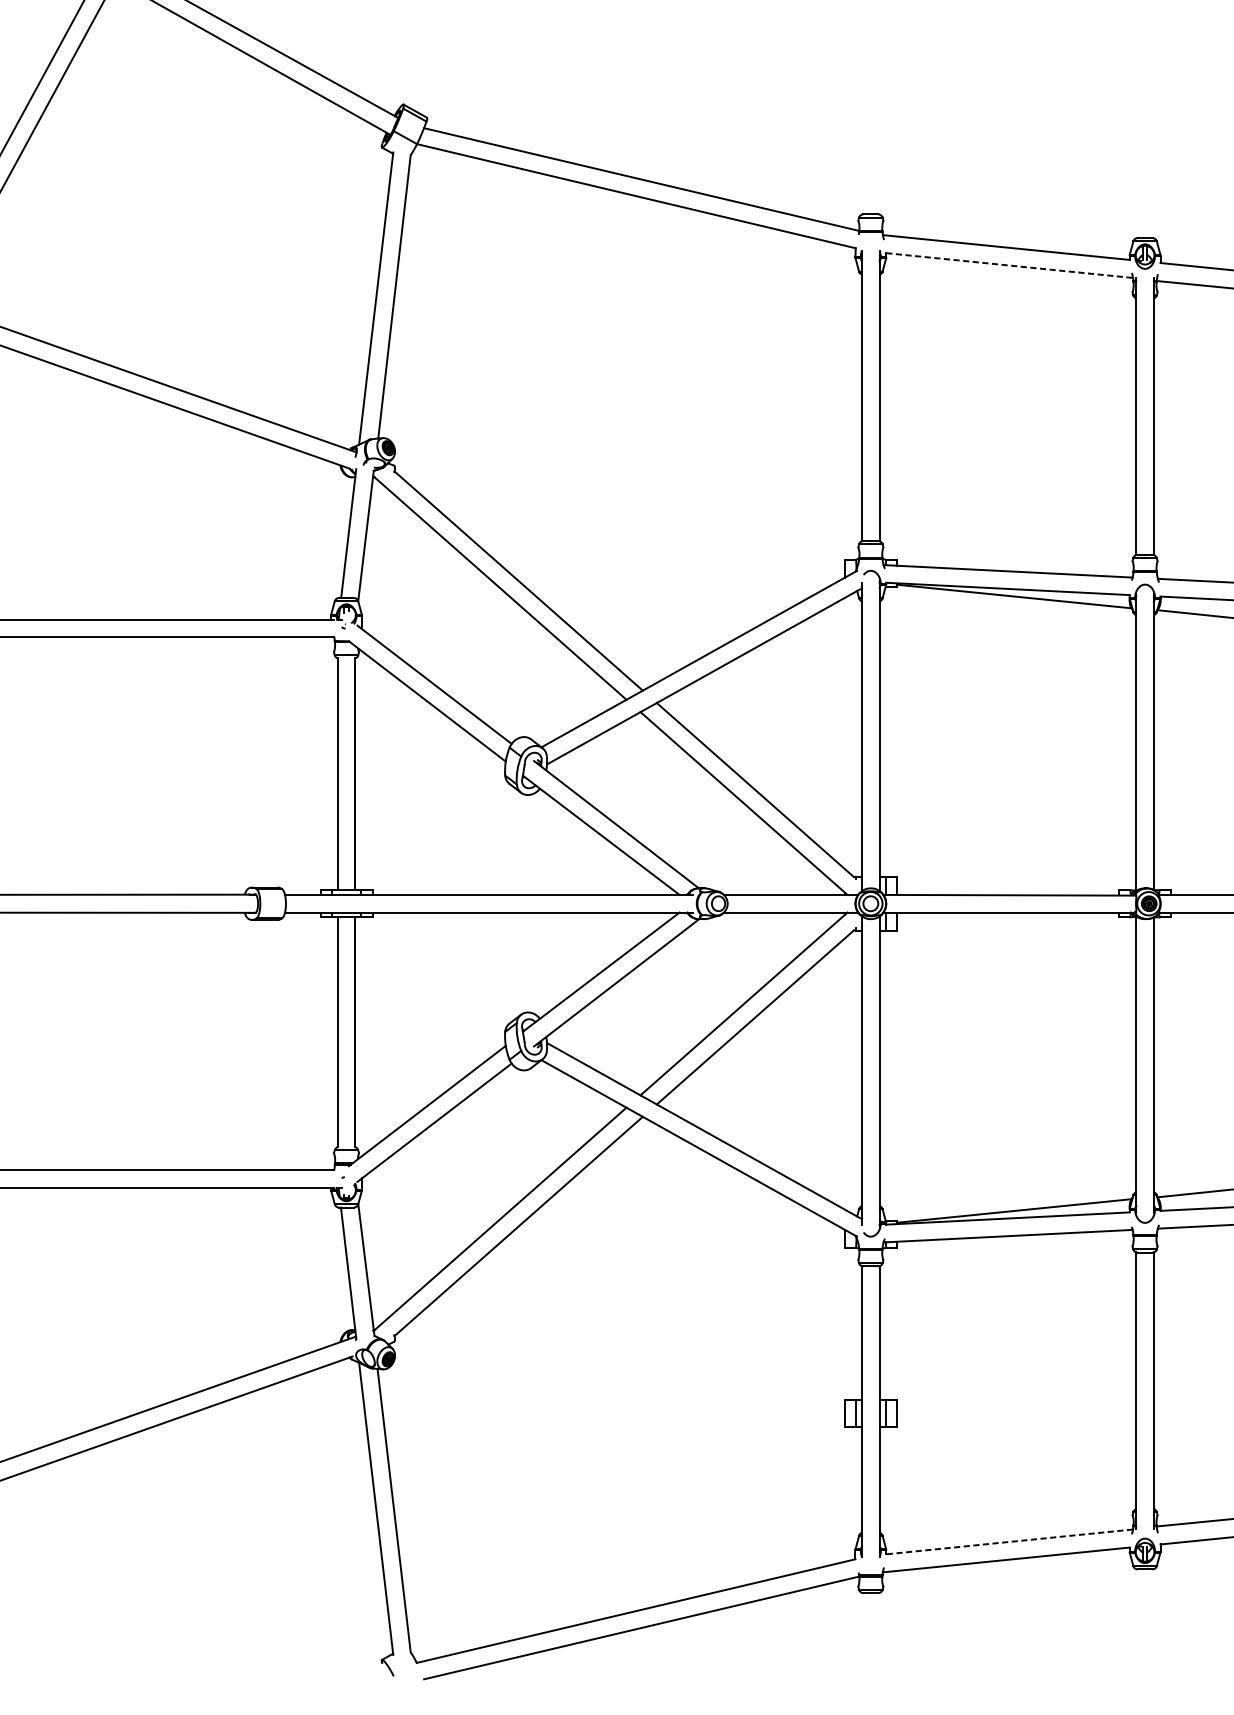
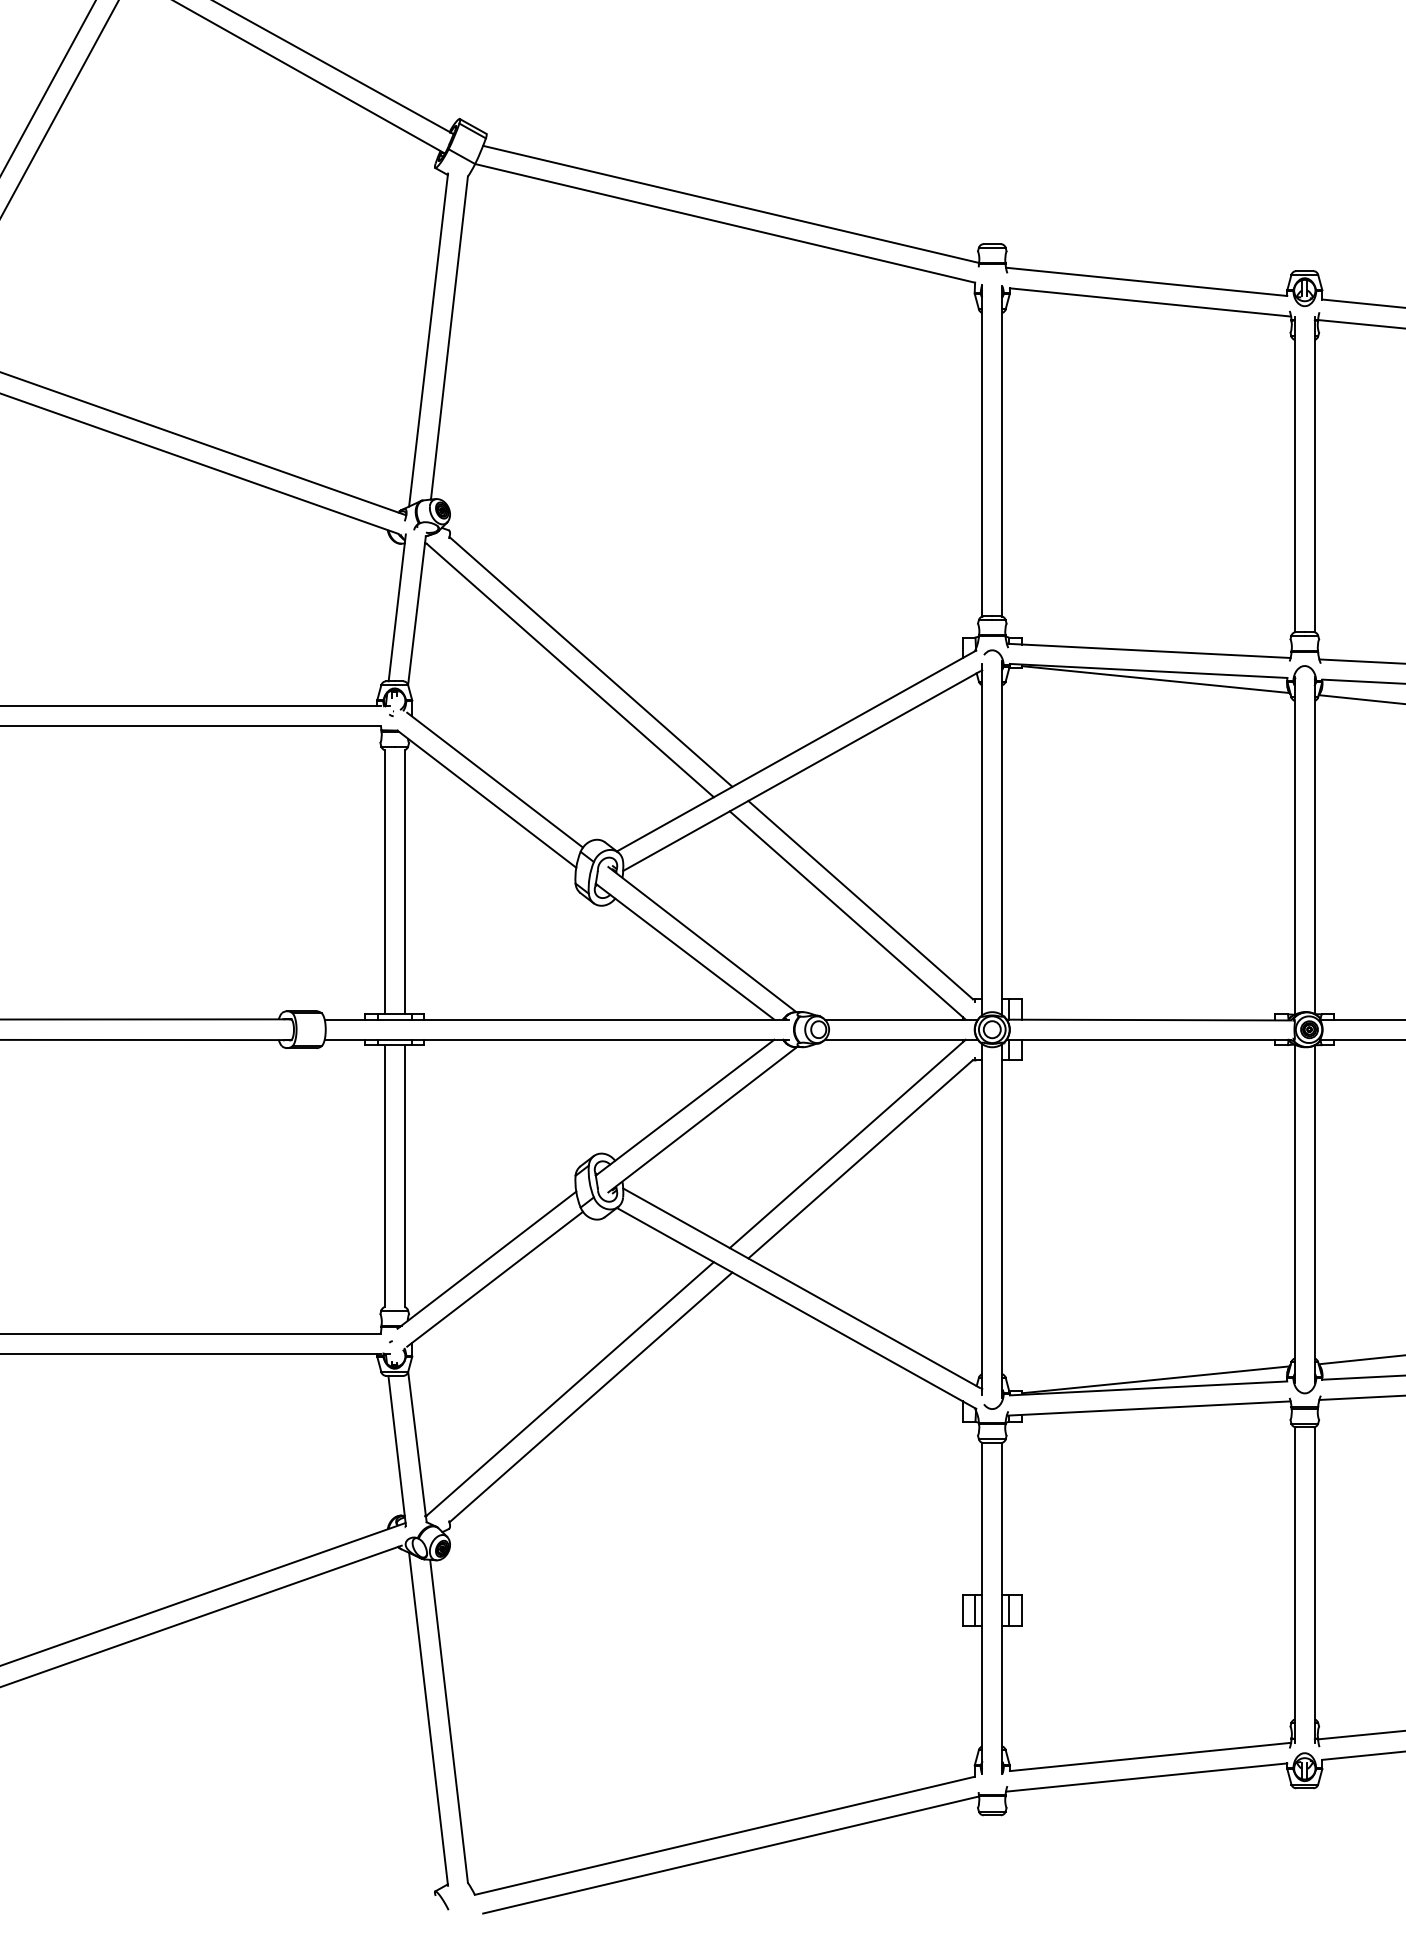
line: (1009, 265) -> (1150, 302), dashed -> solid
line: (1008, 1542) -> (1149, 1757), dashed -> solid

